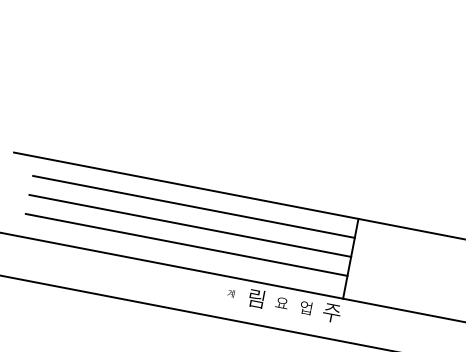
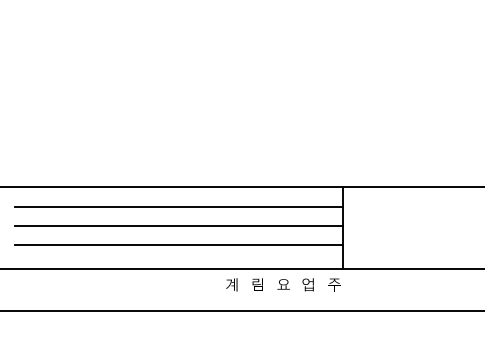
part: (230, 293) -> (231, 284), size x1.67
part: (256, 298) -> (257, 284), size x0.71
part: (331, 312) -> (334, 284), size x0.71

